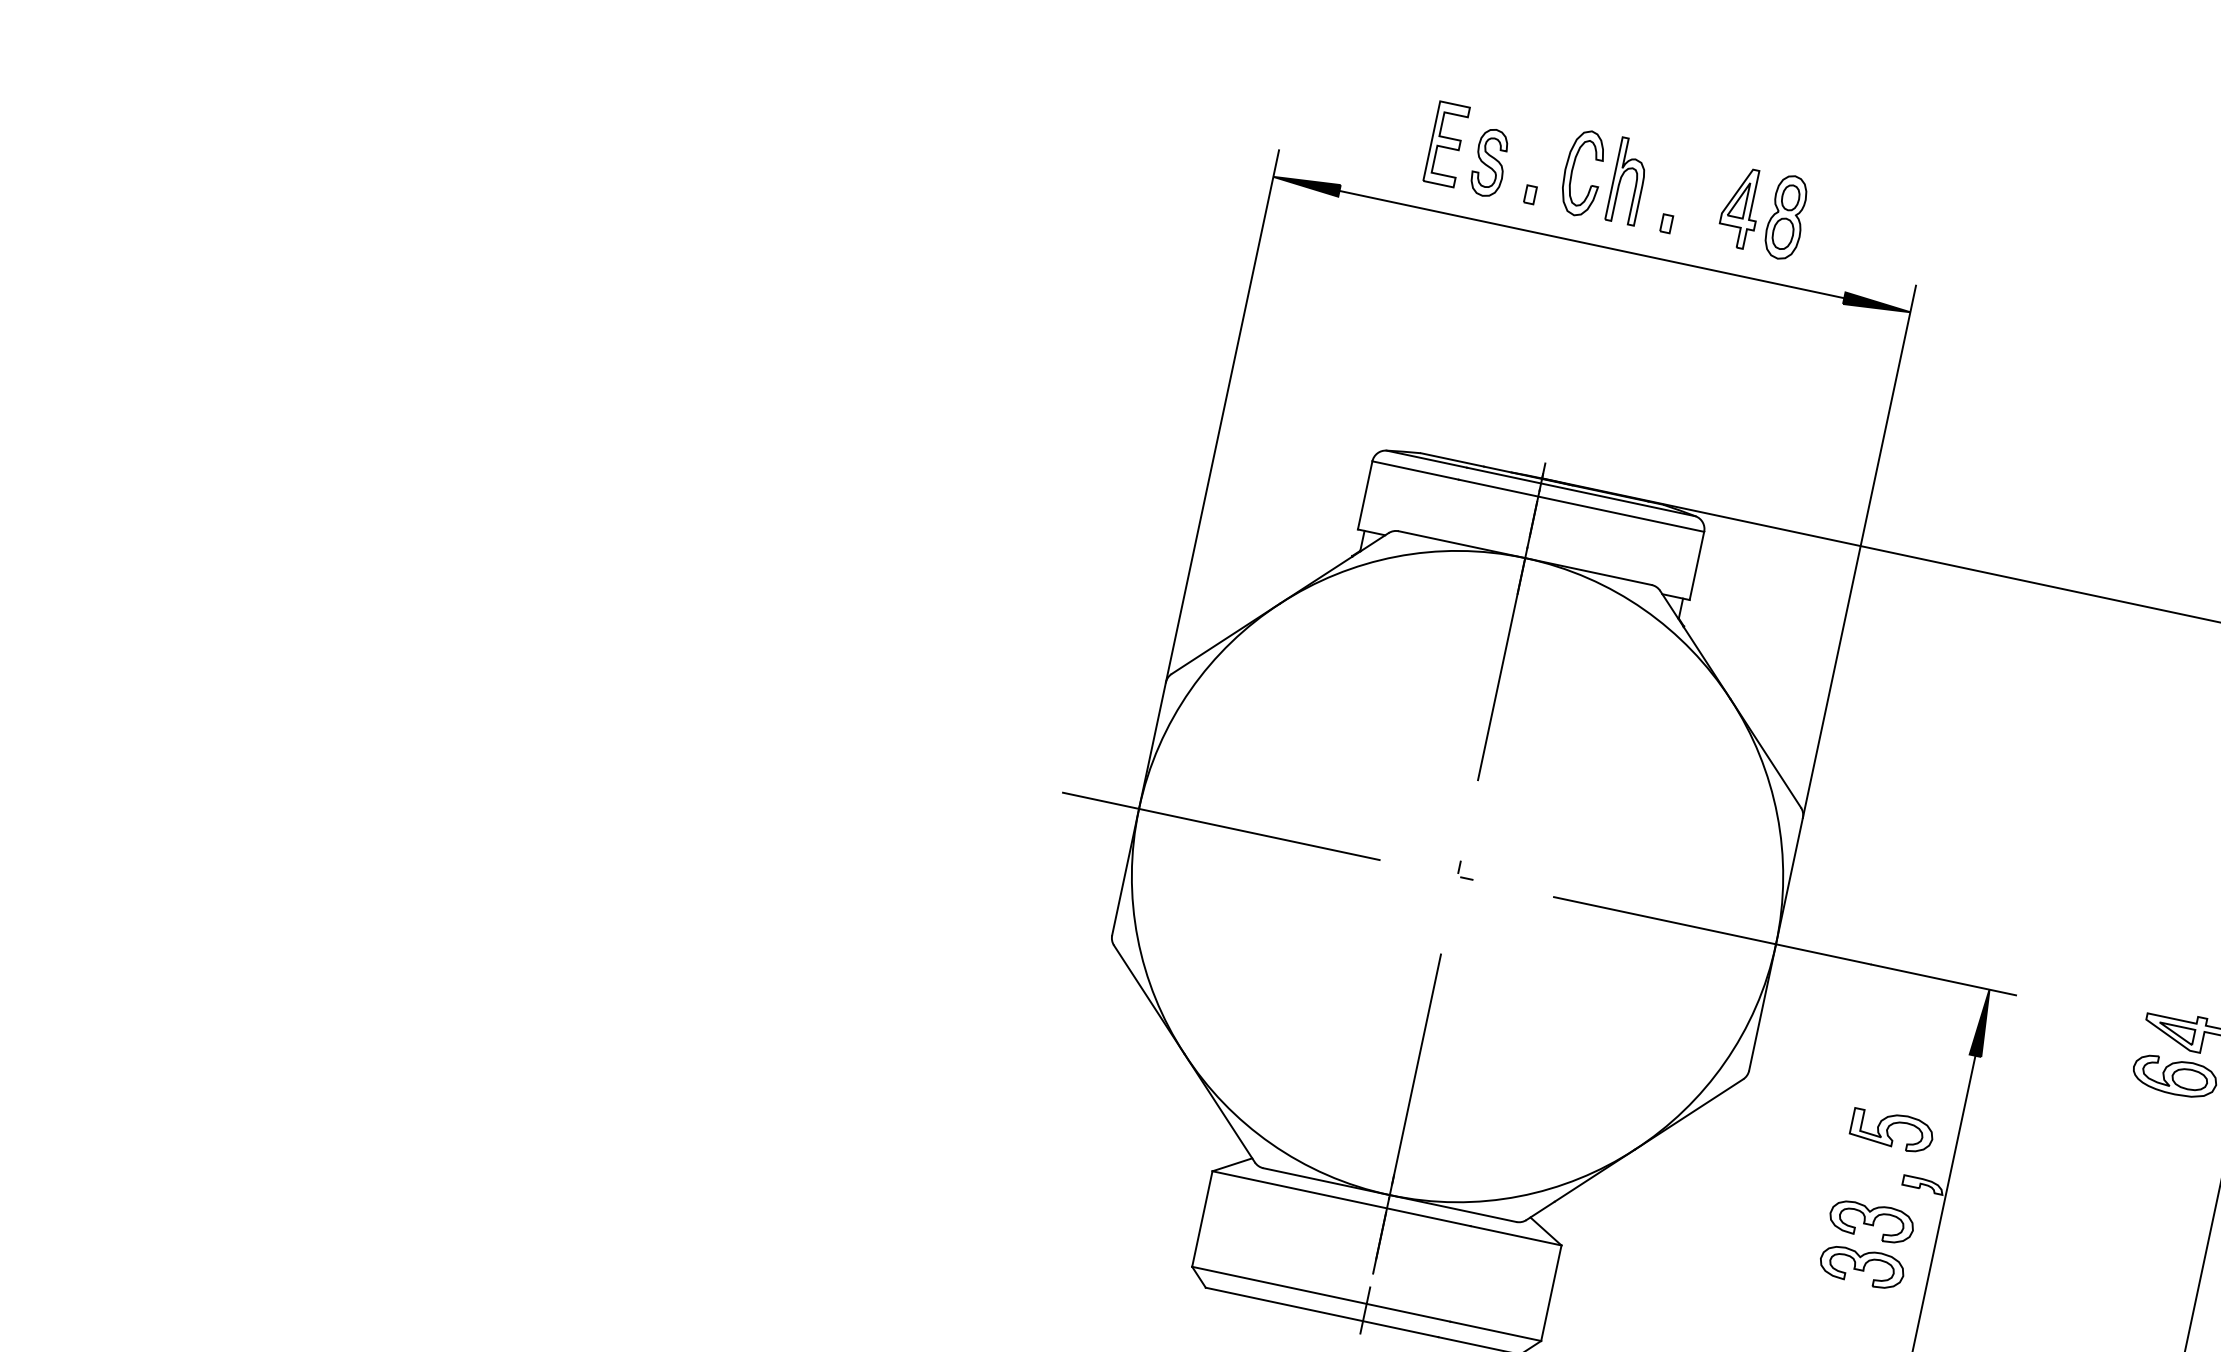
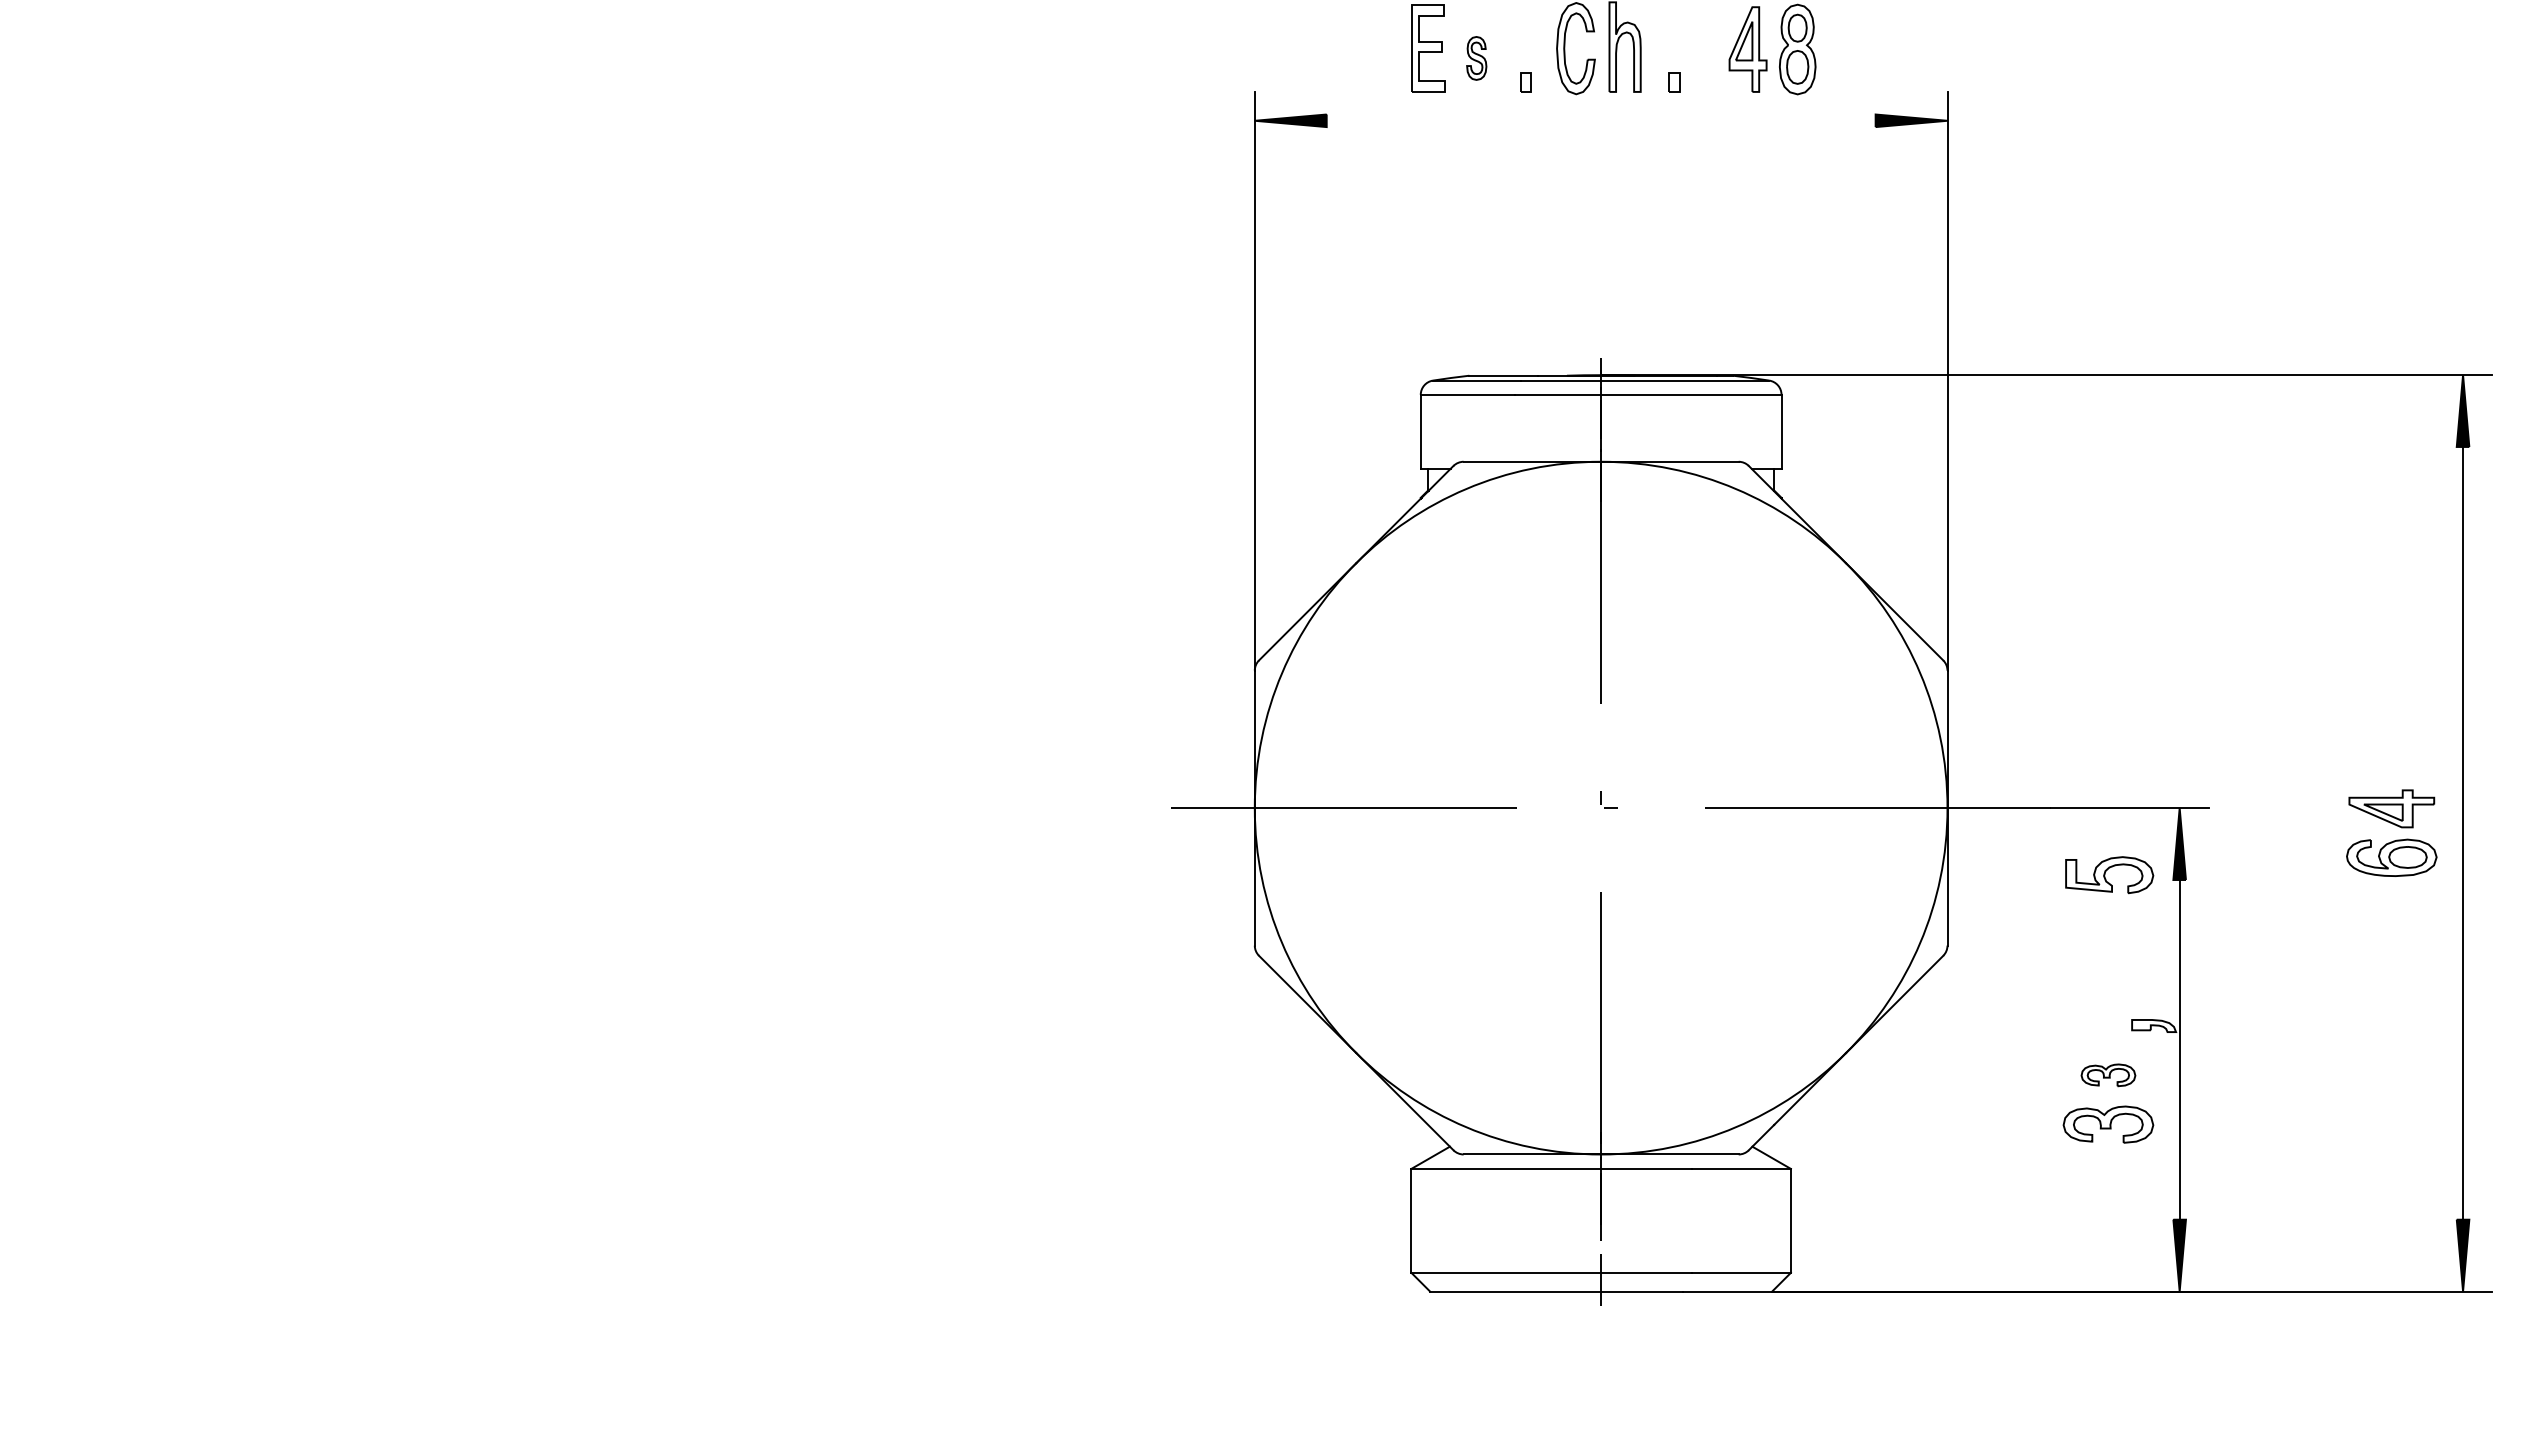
part: (1489, 162) -> (1476, 58), size x0.6
line: (1591, 244) -> (1600, 120), removed
part: (1892, 1130) -> (2109, 875), moved
part: (1871, 1221) -> (2108, 1075), size x0.6

